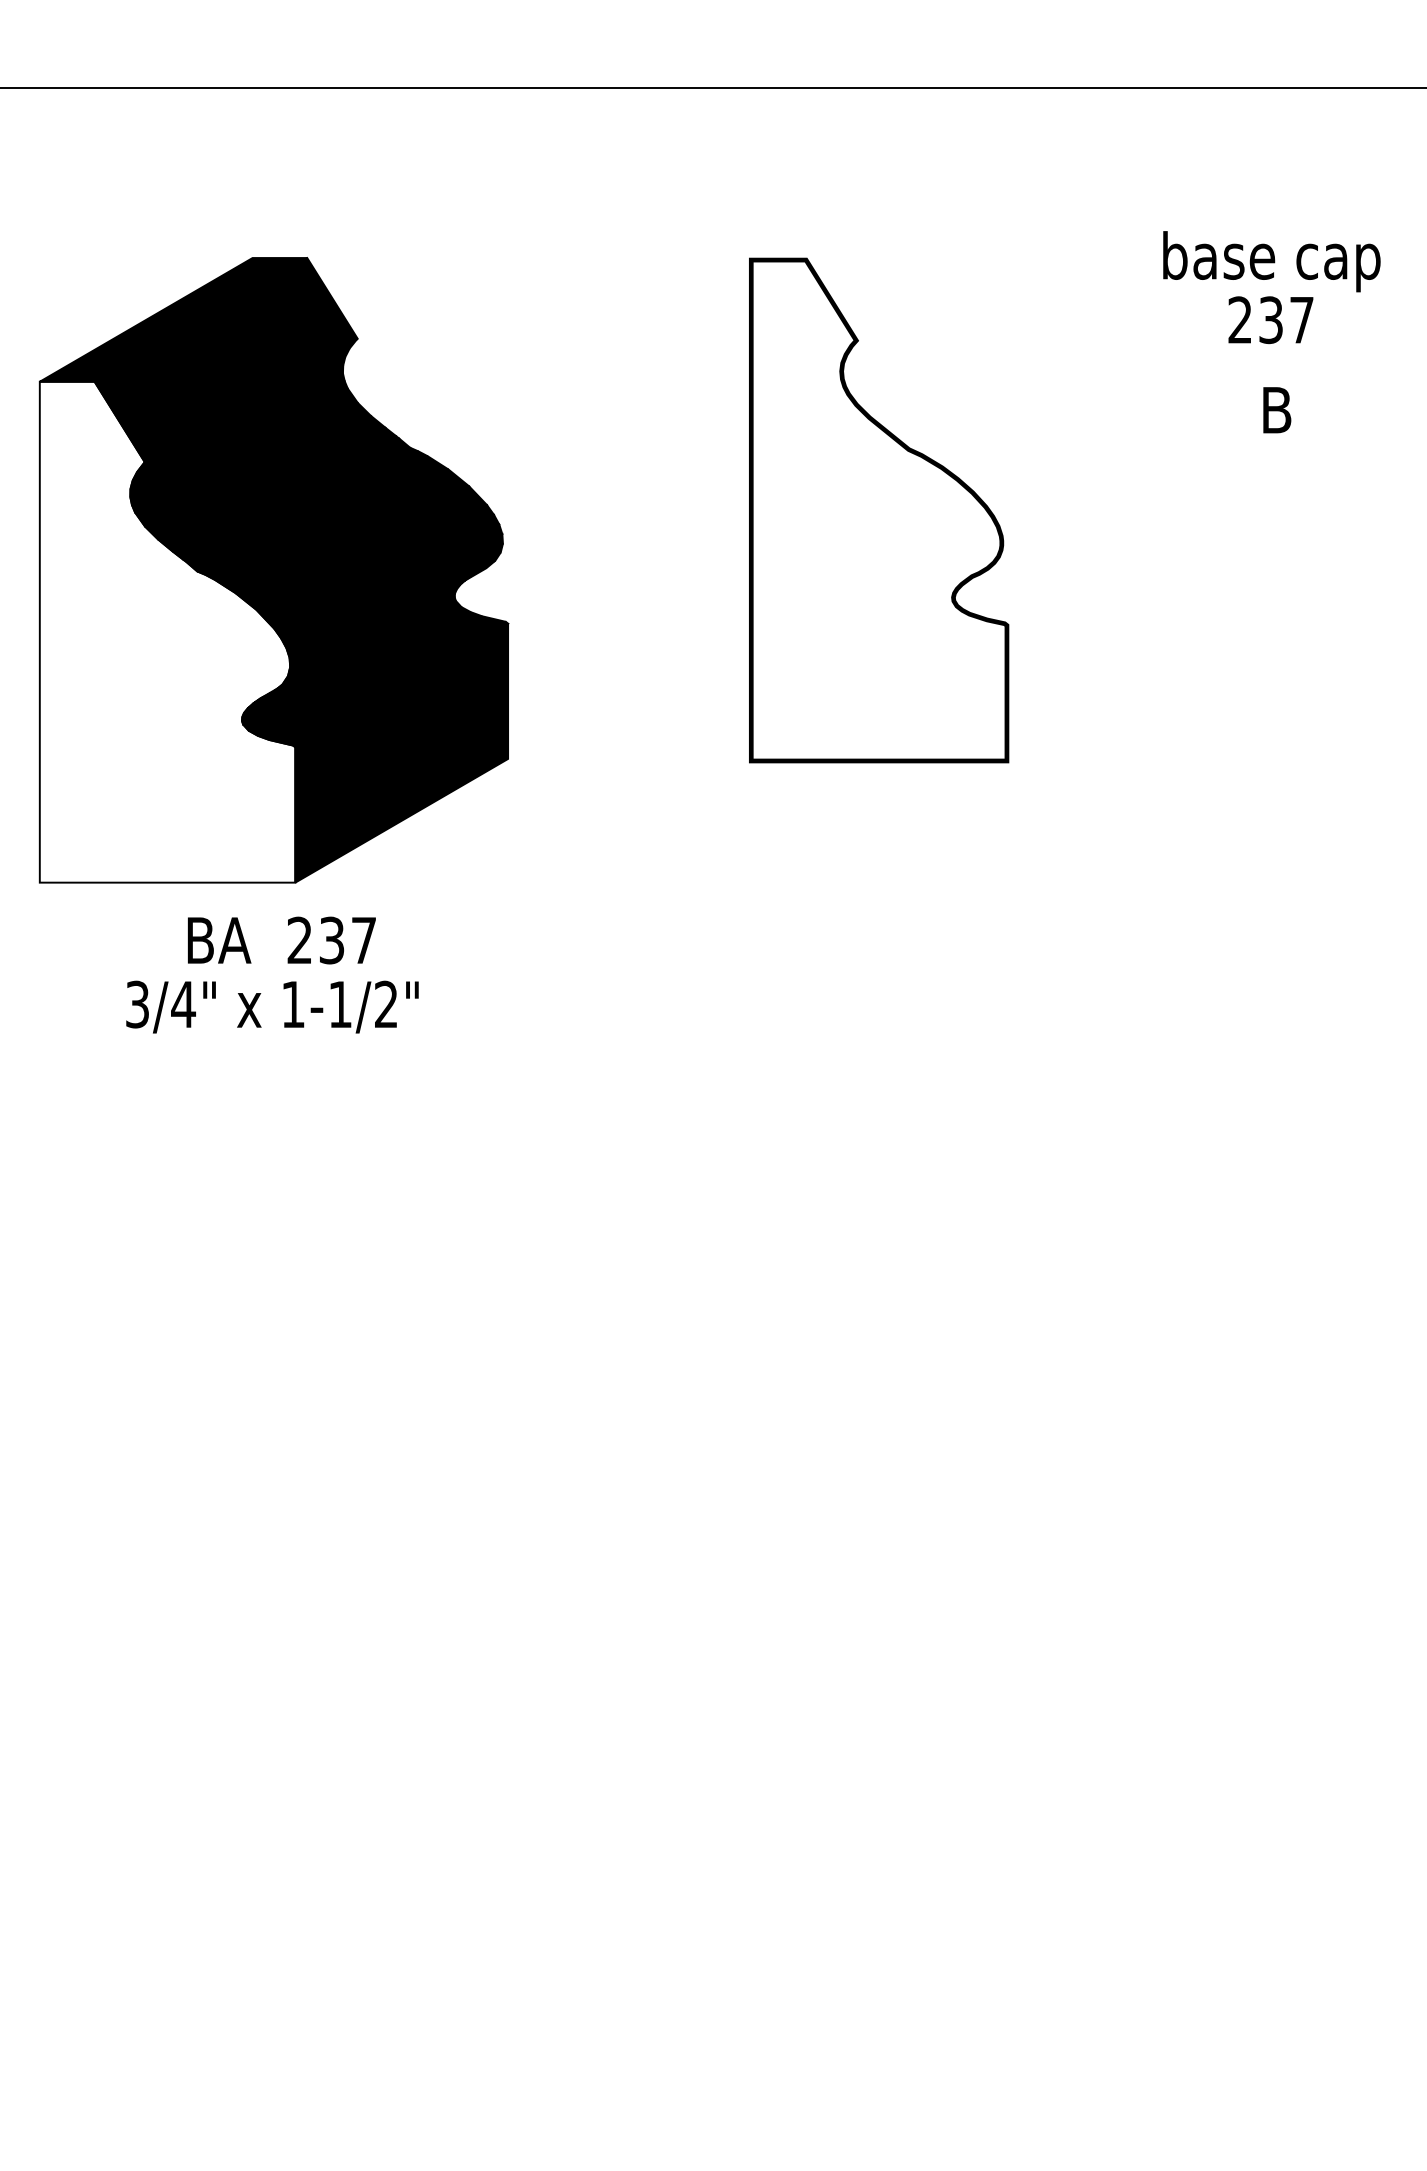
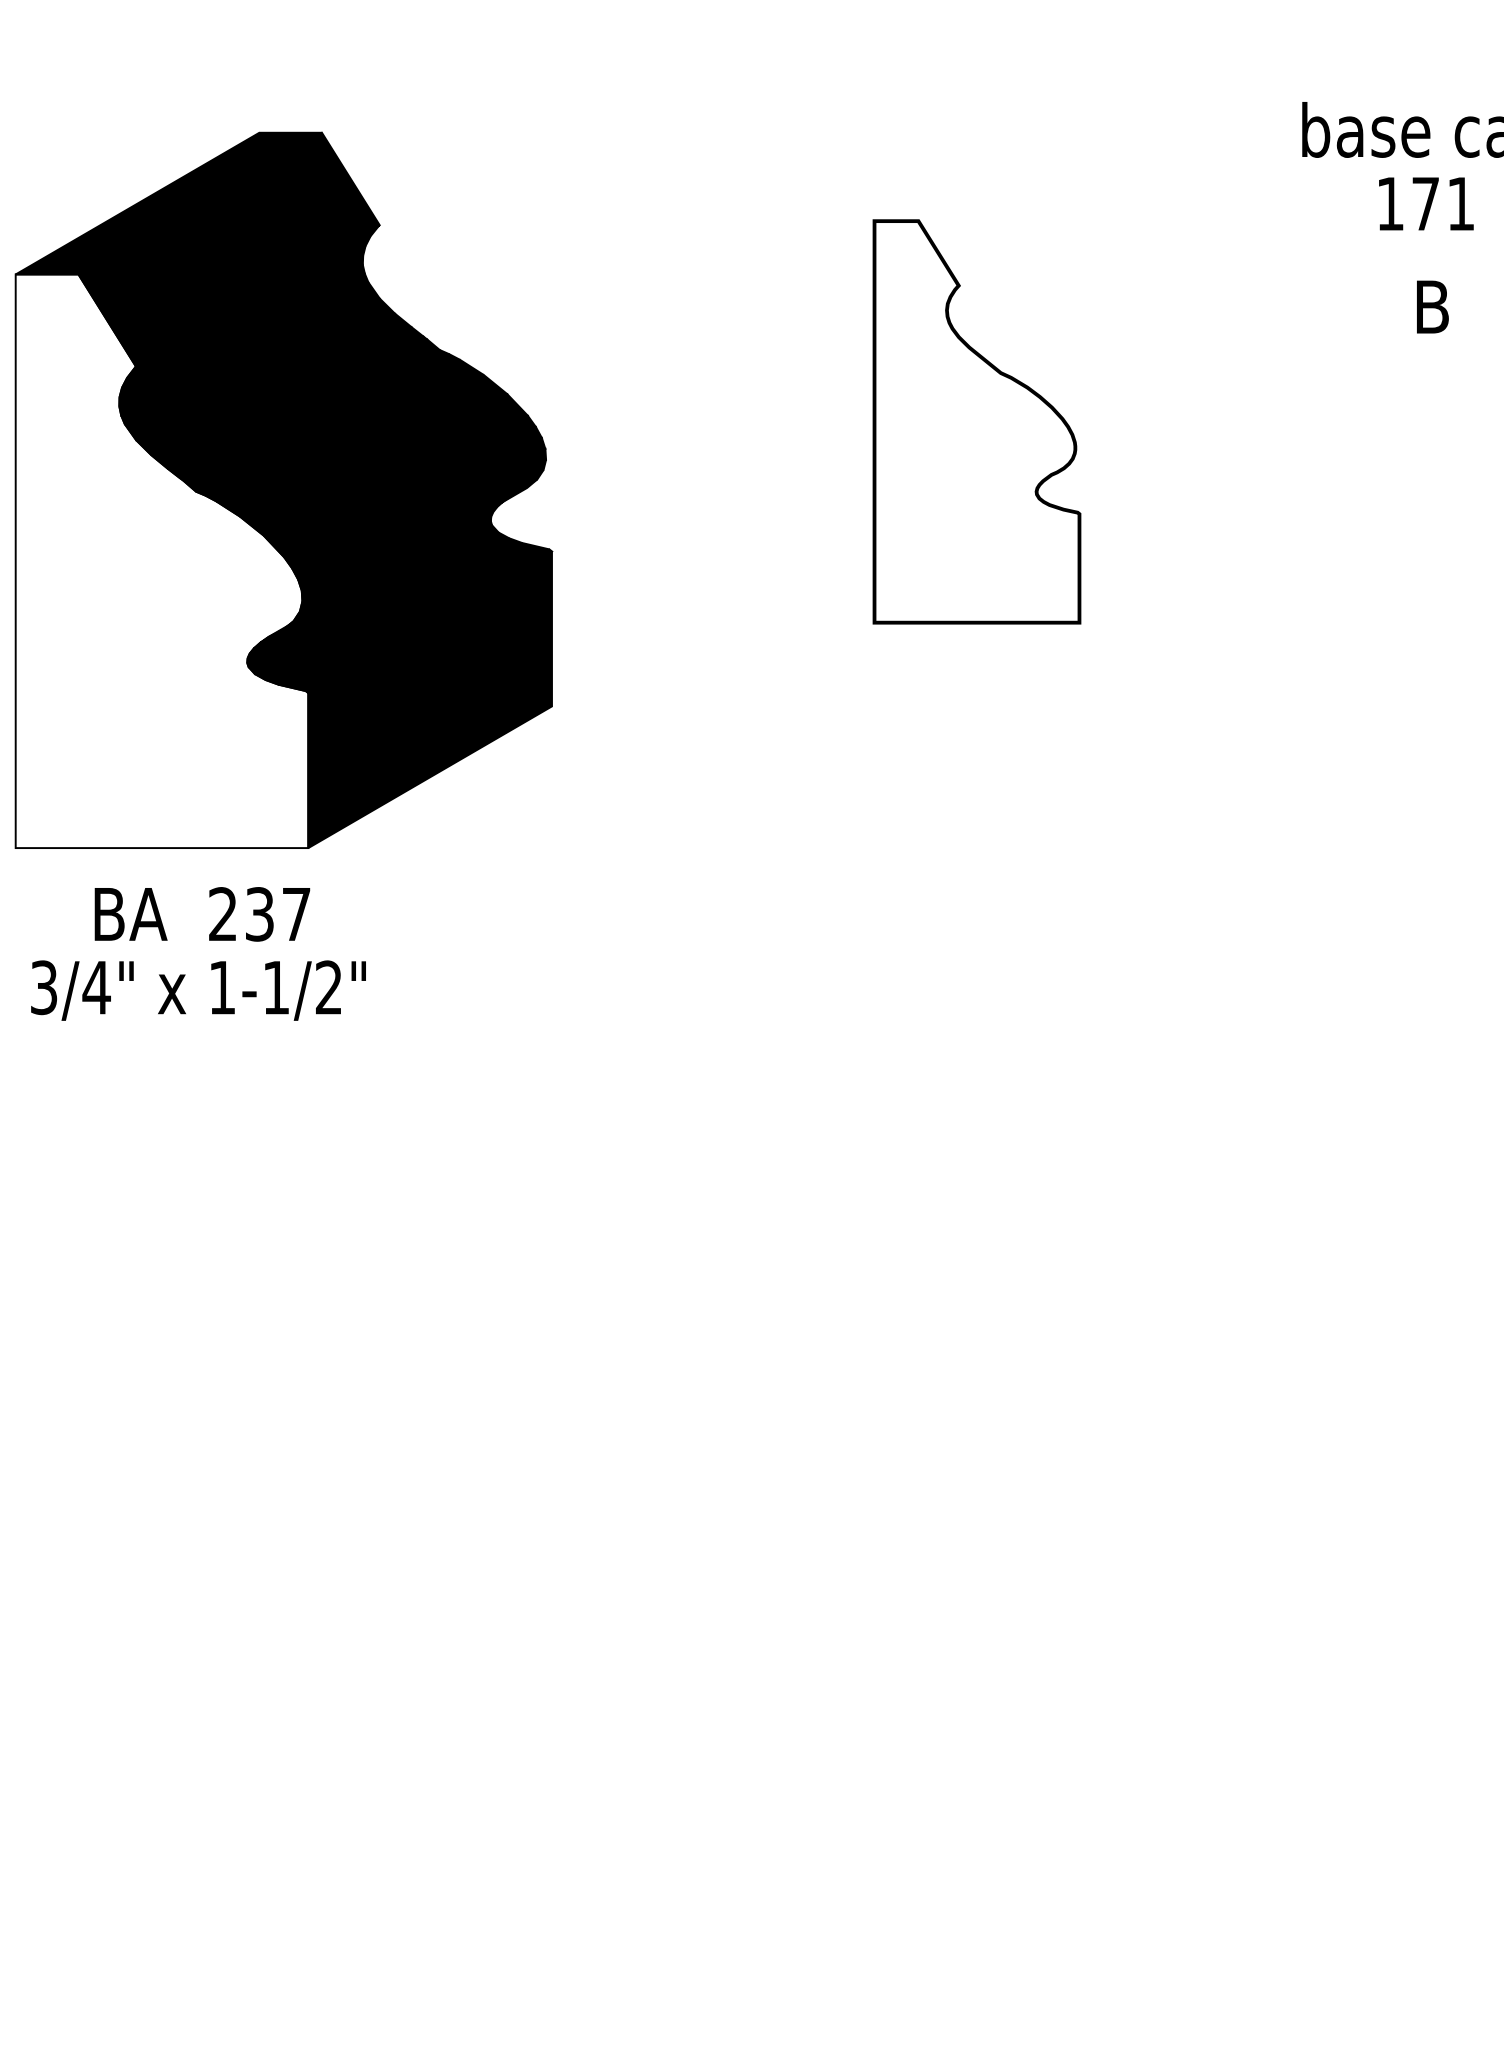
text: (1270, 320) -> (1425, 204), 237 -> 171
part: (879, 510) -> (977, 421), size x0.7
text: (281, 940) -> (202, 914), moved
text: (272, 1006) -> (198, 989), moved

